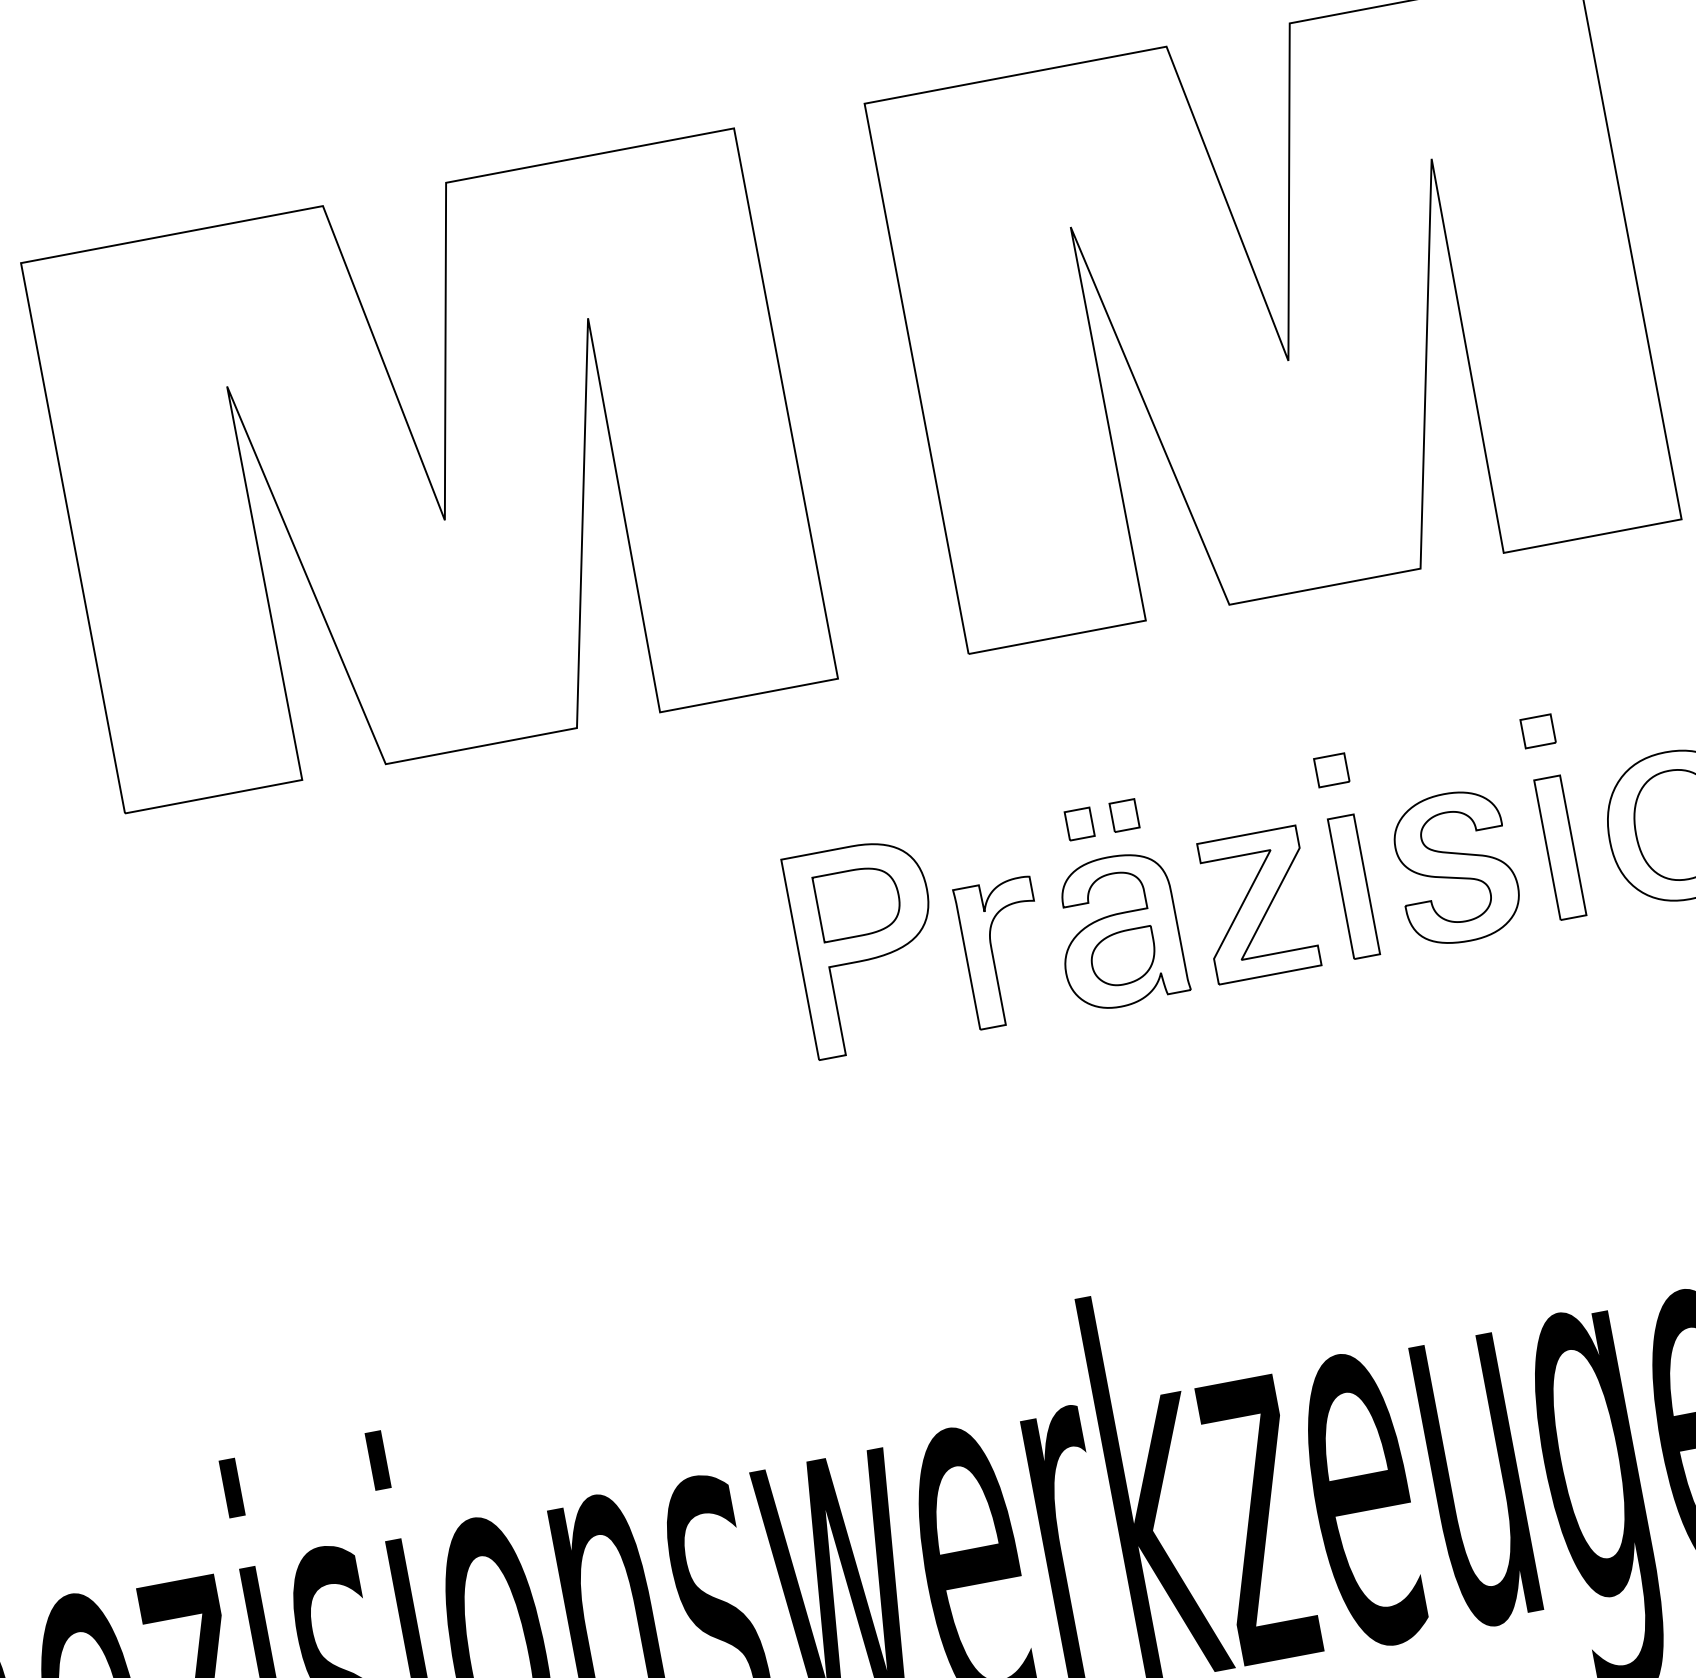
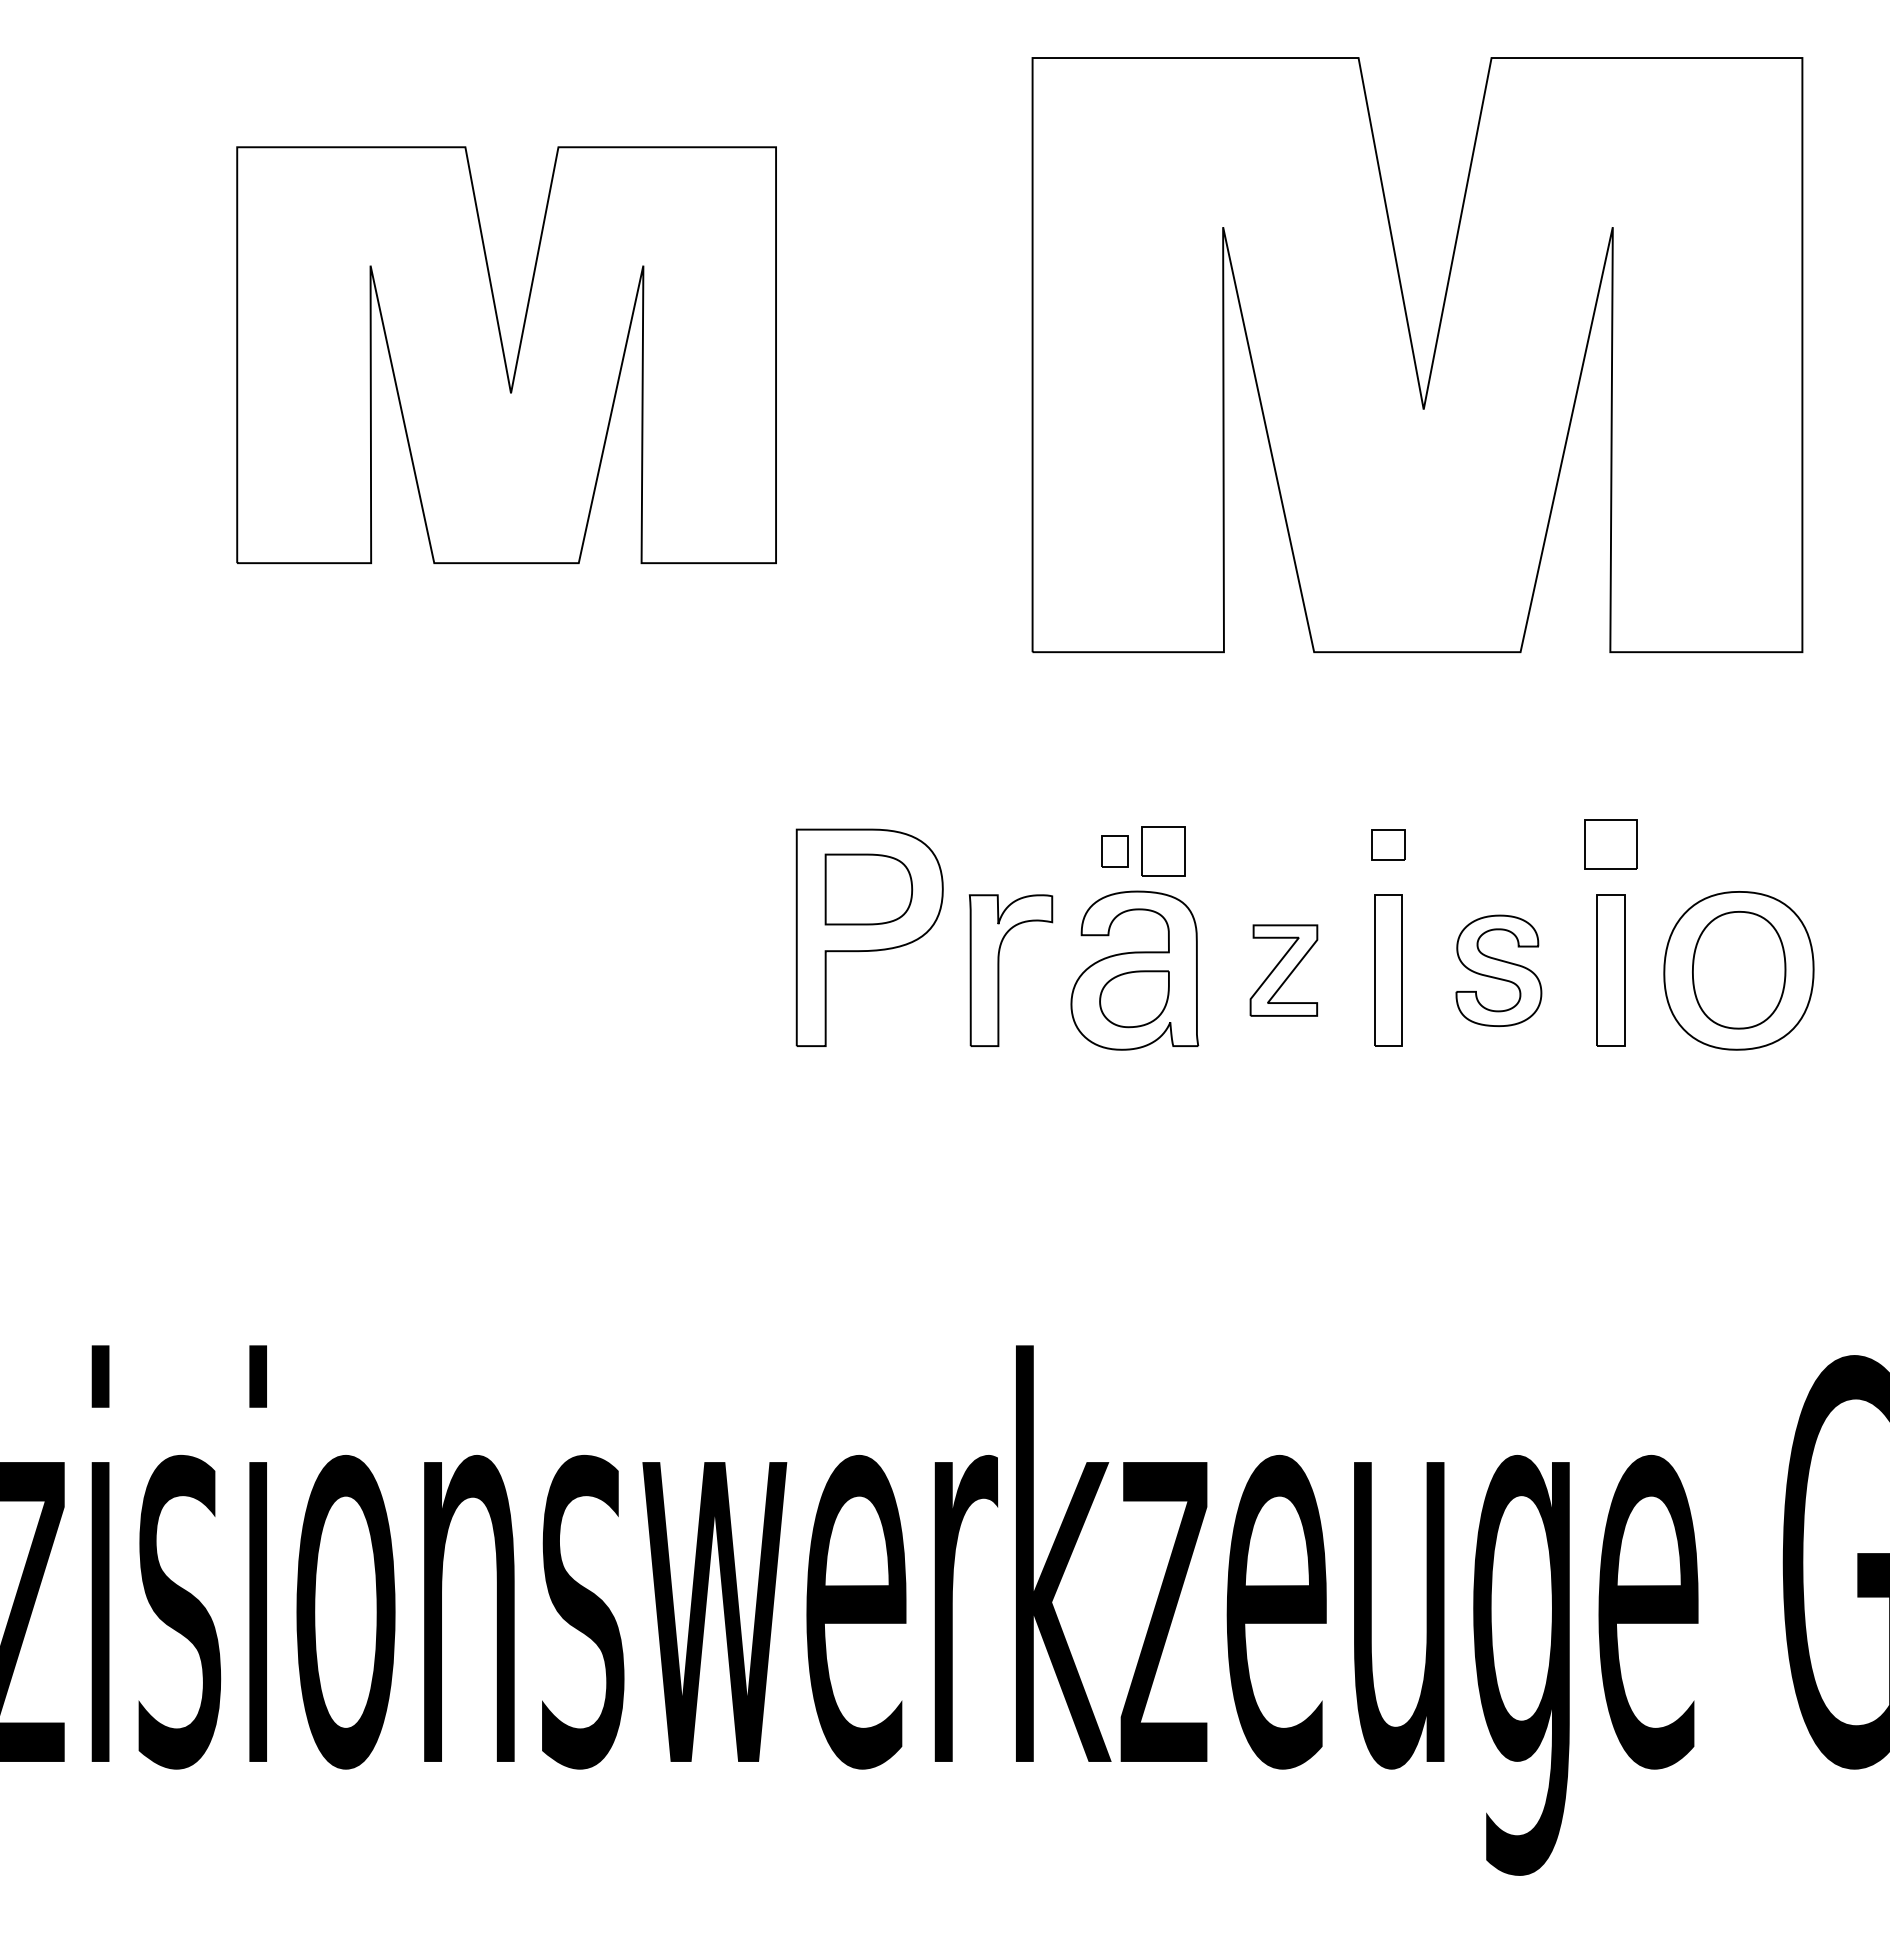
part: (429, 471) -> (506, 355), size x0.7
part: (1537, 731) -> (1610, 844), size x1.6
part: (1124, 815) -> (1163, 851), size x1.6
part: (1455, 867) -> (1498, 970), size x0.7
part: (1256, 904) -> (1283, 970), size x0.6

